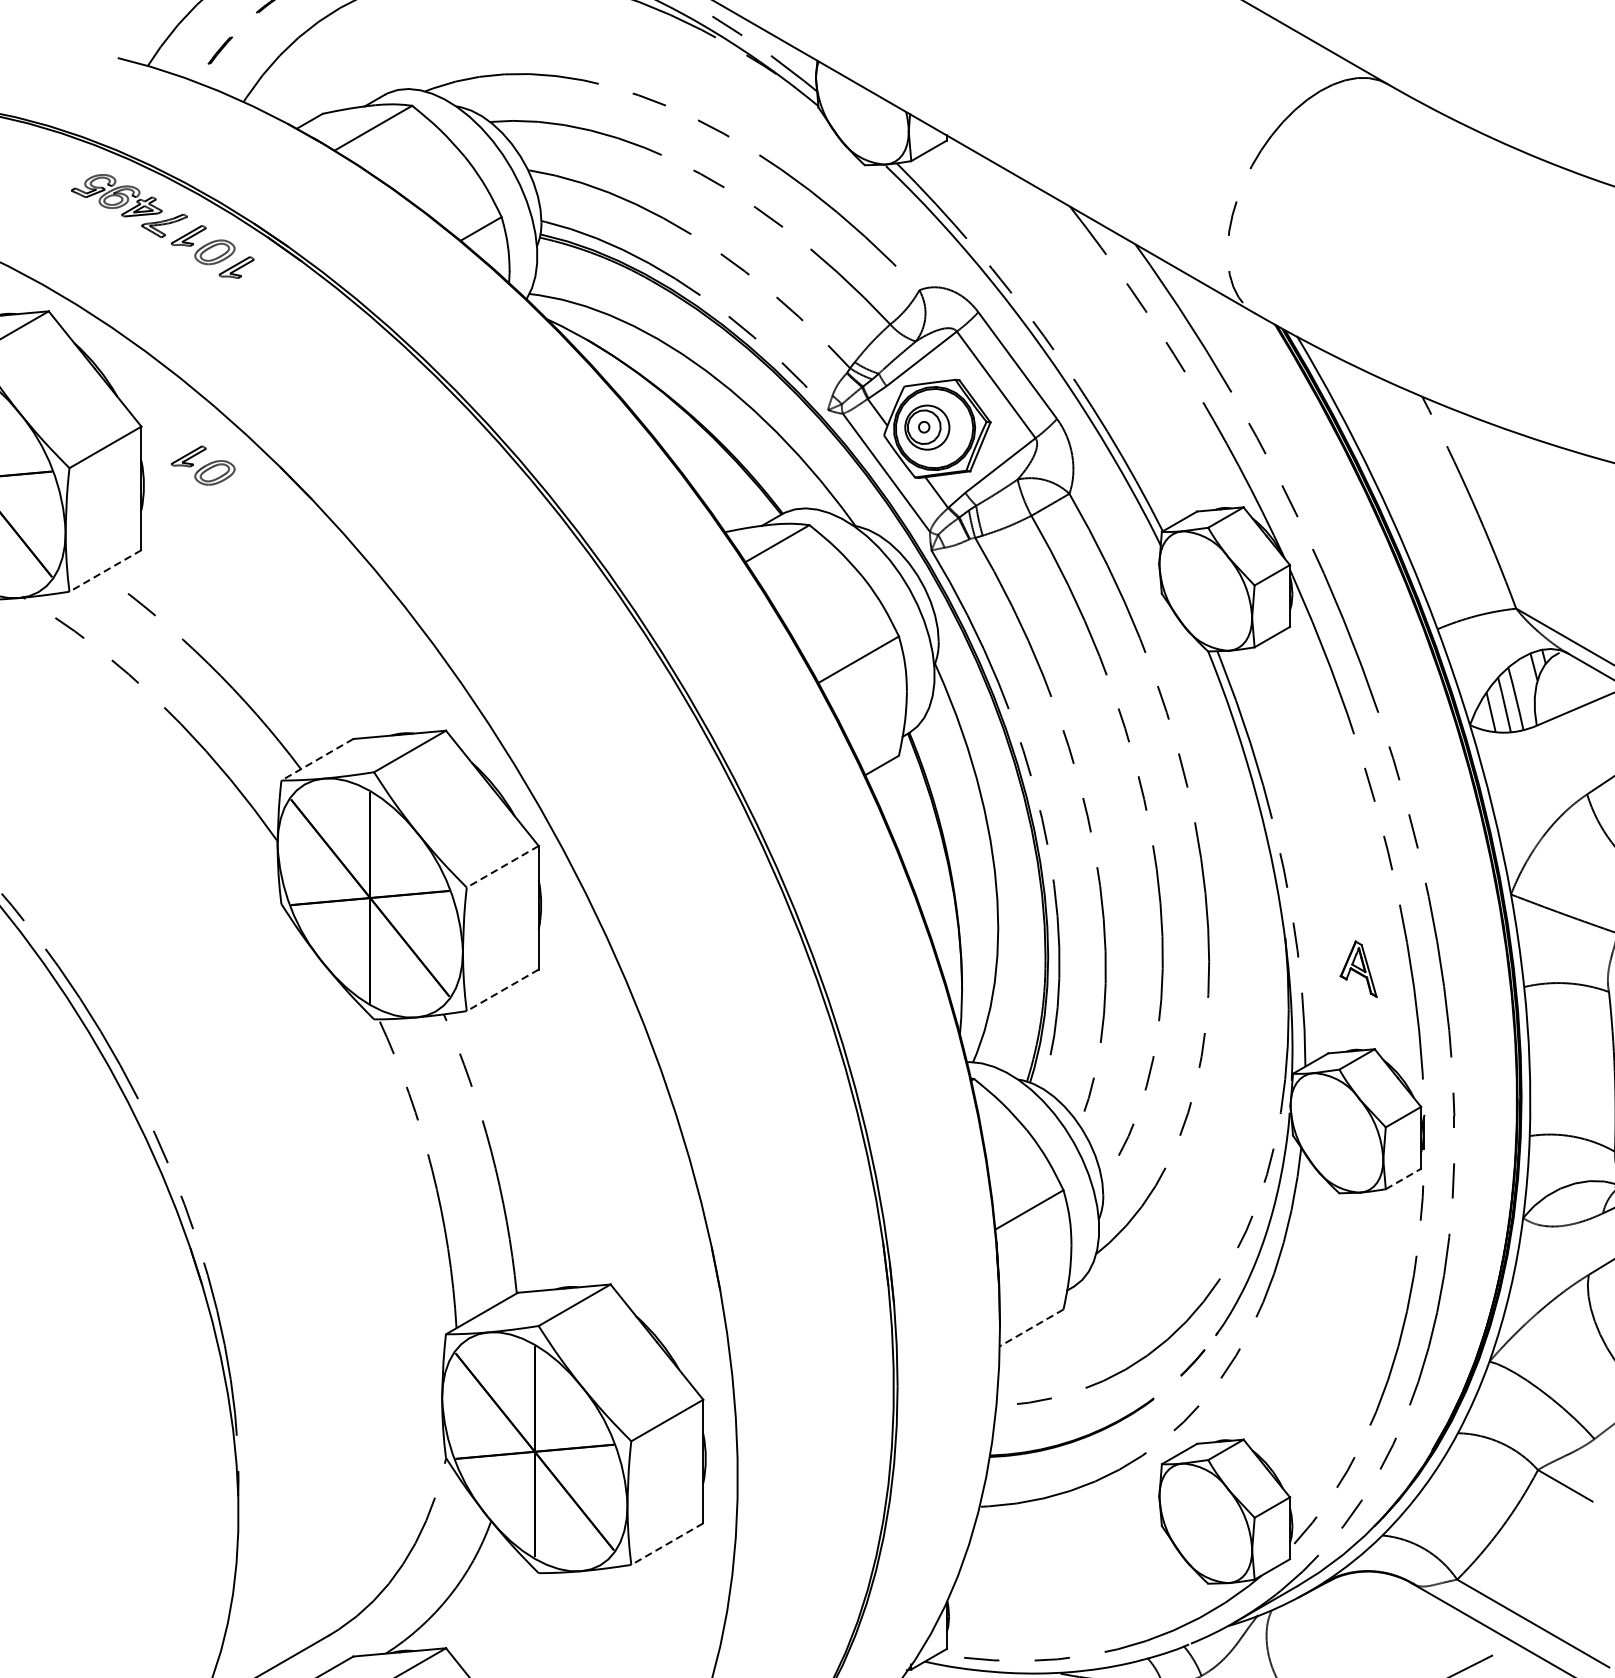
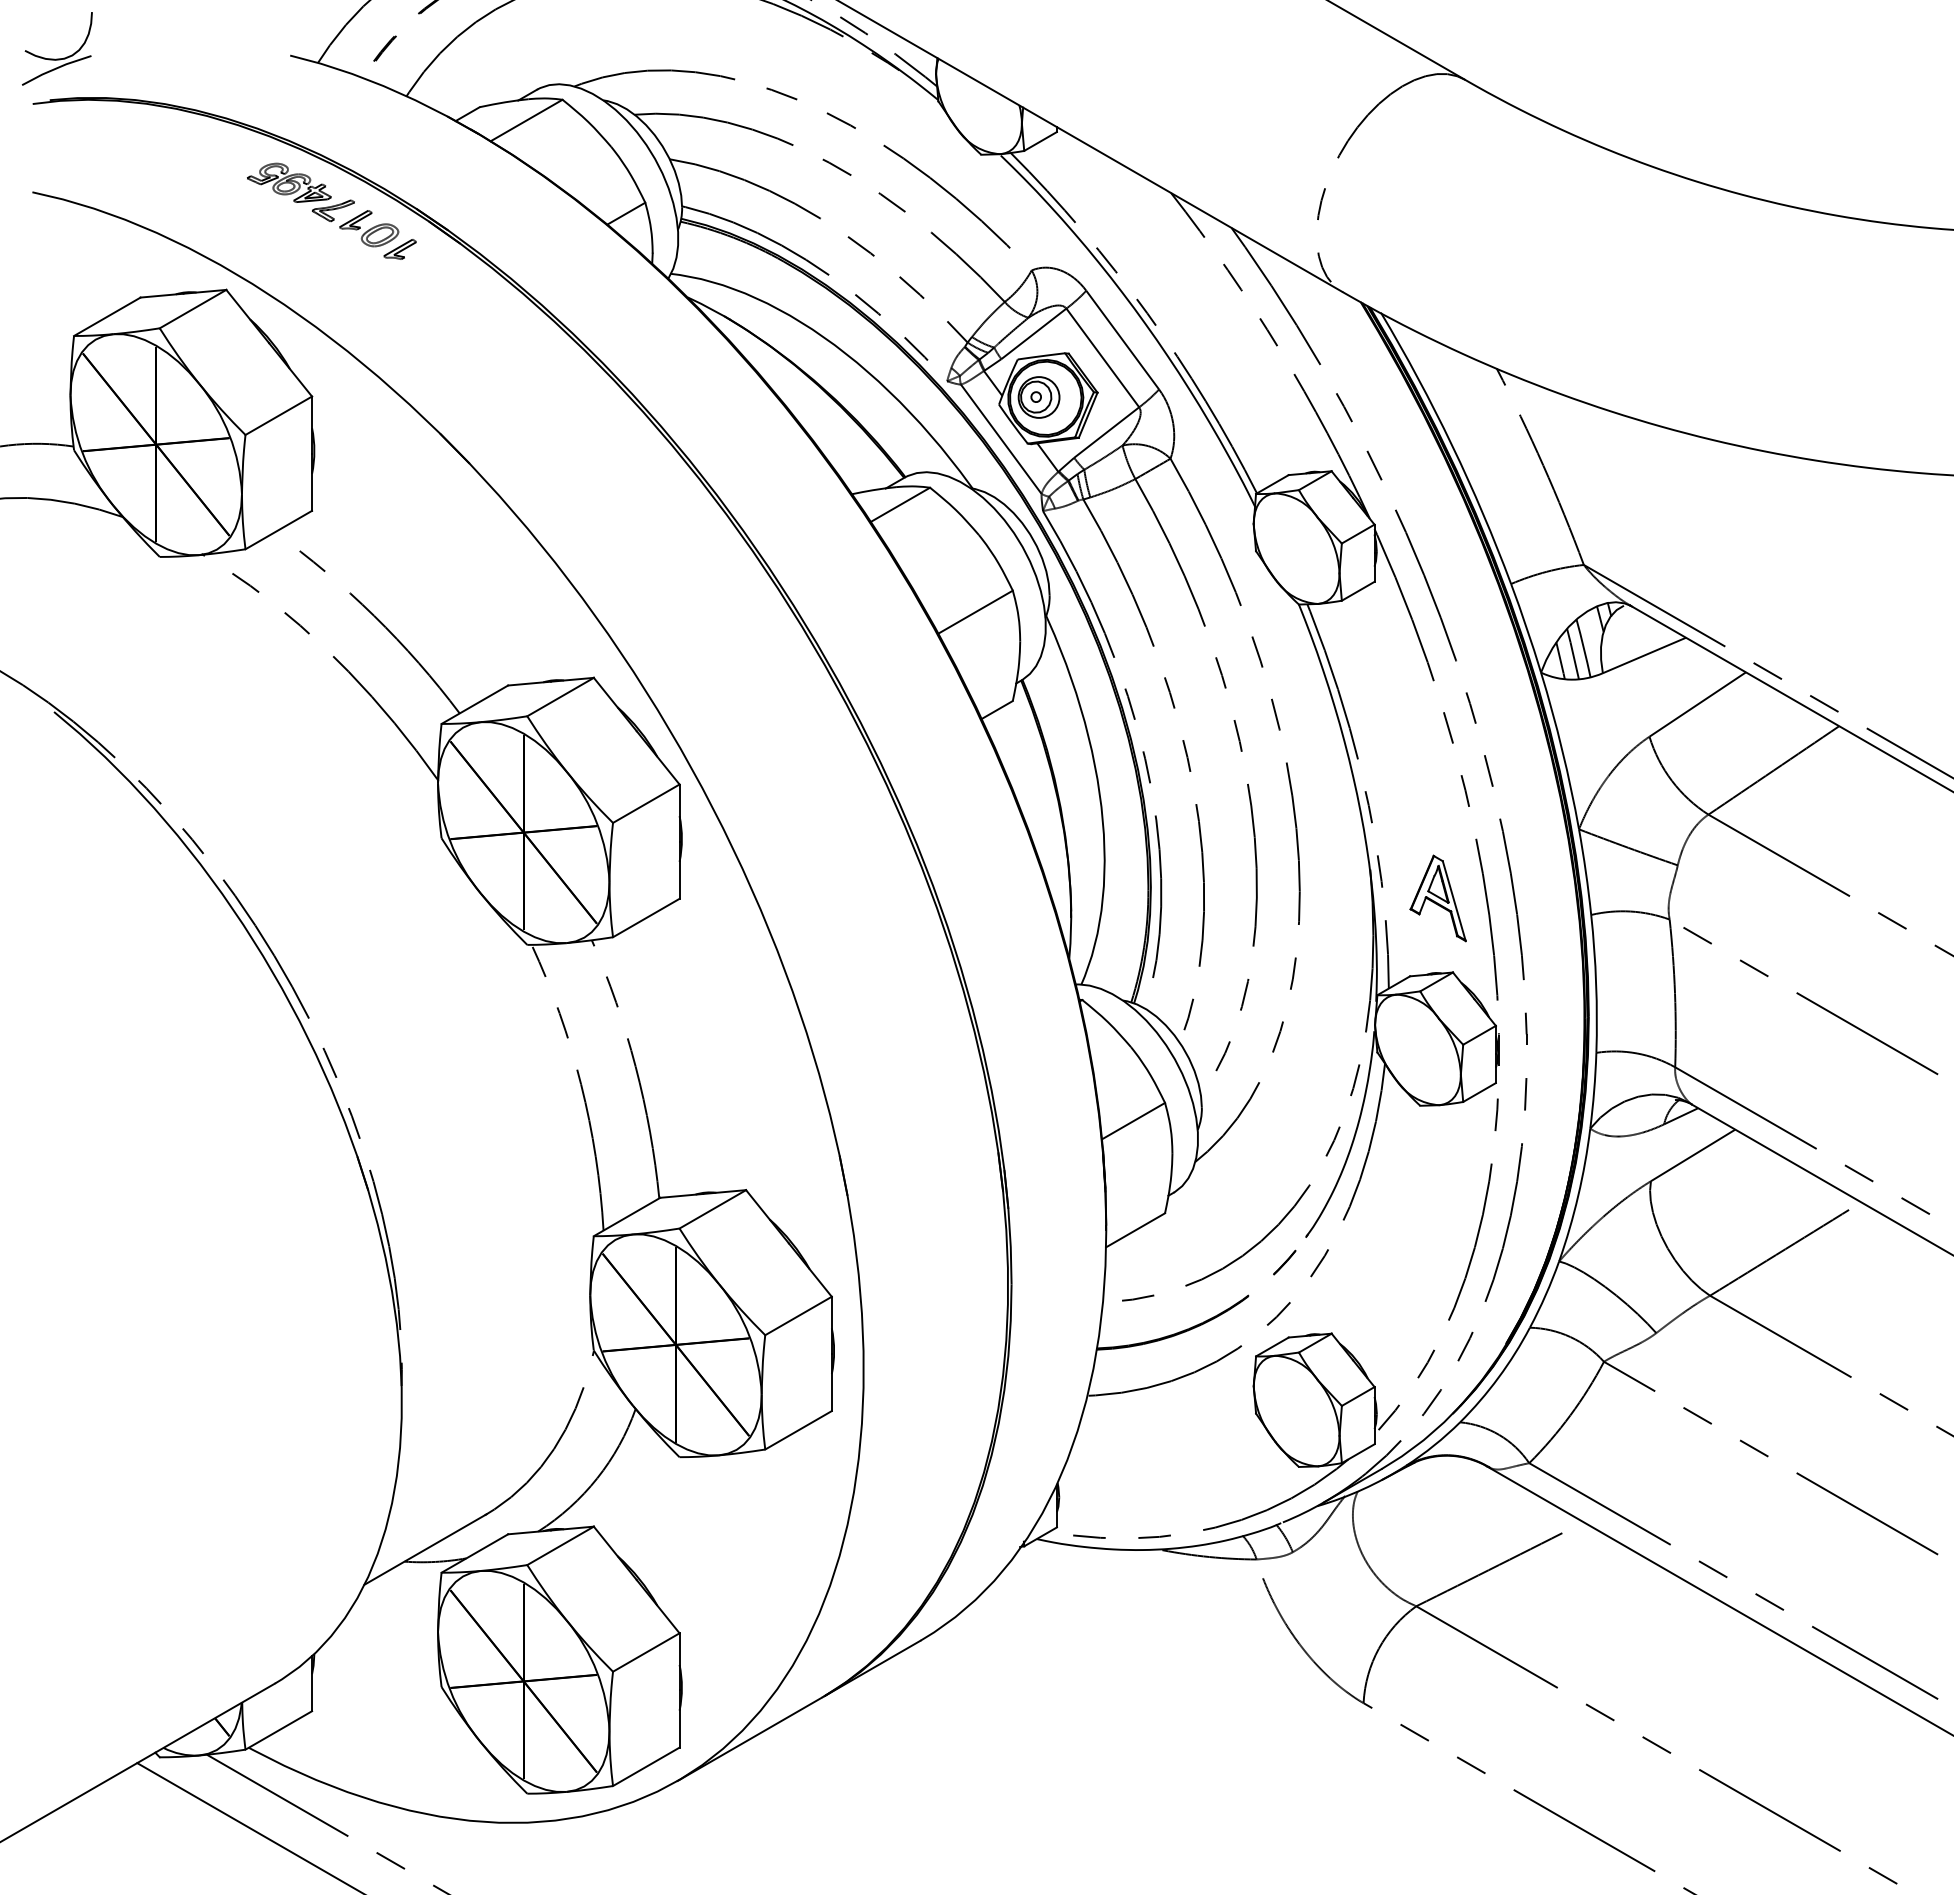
part: (203, 465) -> (369, 432), removed
line: (105, 571) -> (278, 530), dashed -> solid
line: (317, 759) -> (474, 704), dashed -> solid
line: (501, 866) -> (645, 803), dashed -> solid
part: (1358, 969) -> (1437, 898), size x1.67
line: (501, 990) -> (645, 918), dashed -> solid
line: (1403, 1178) -> (1479, 1092), dashed -> solid
line: (1031, 1328) -> (1135, 1230), dashed -> solid
line: (667, 1544) -> (798, 1430), dashed -> solid

